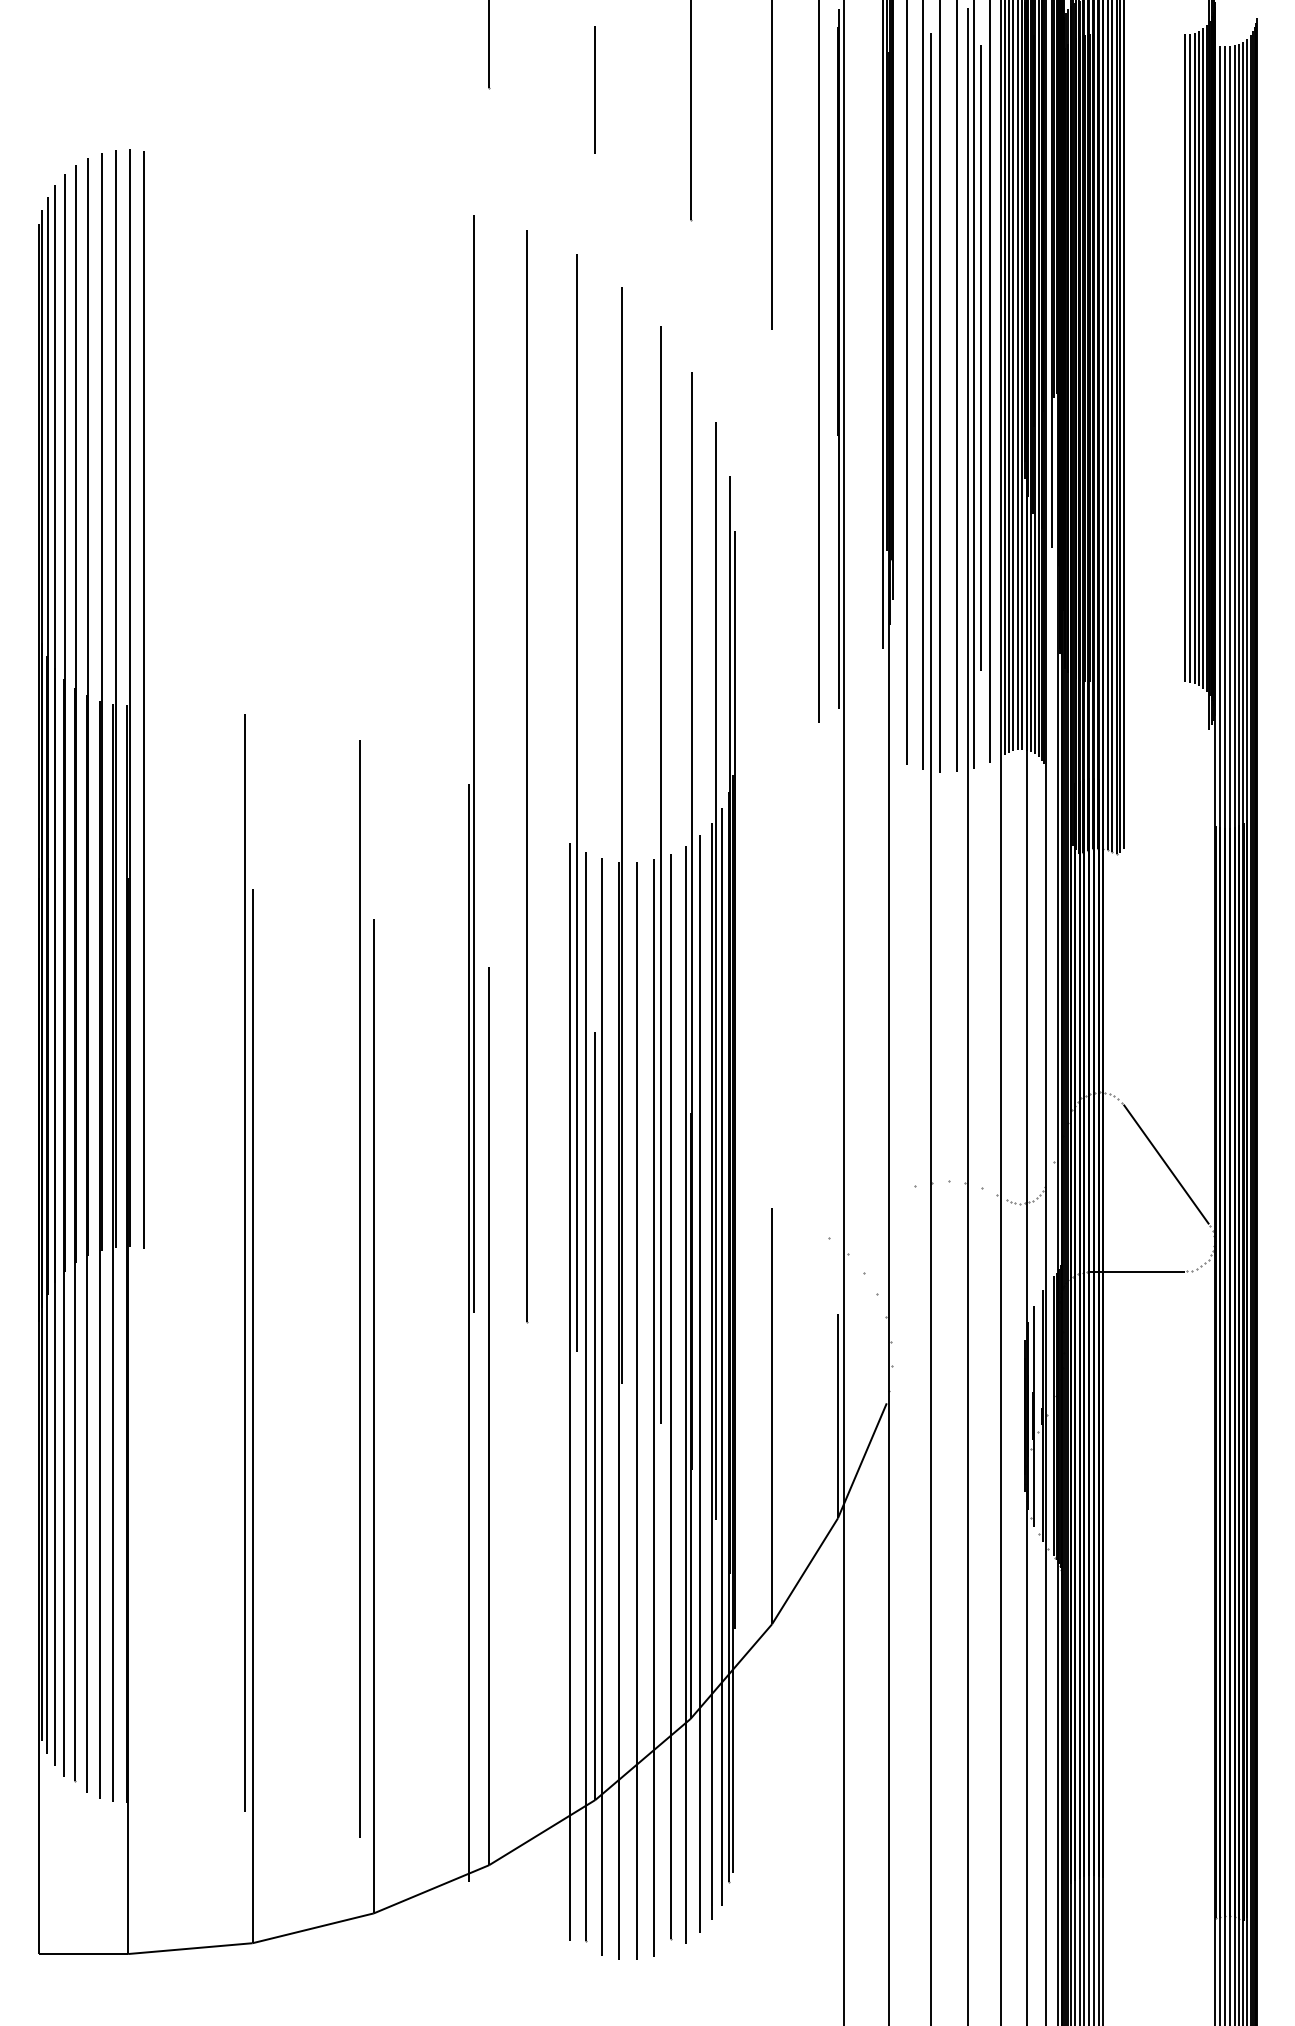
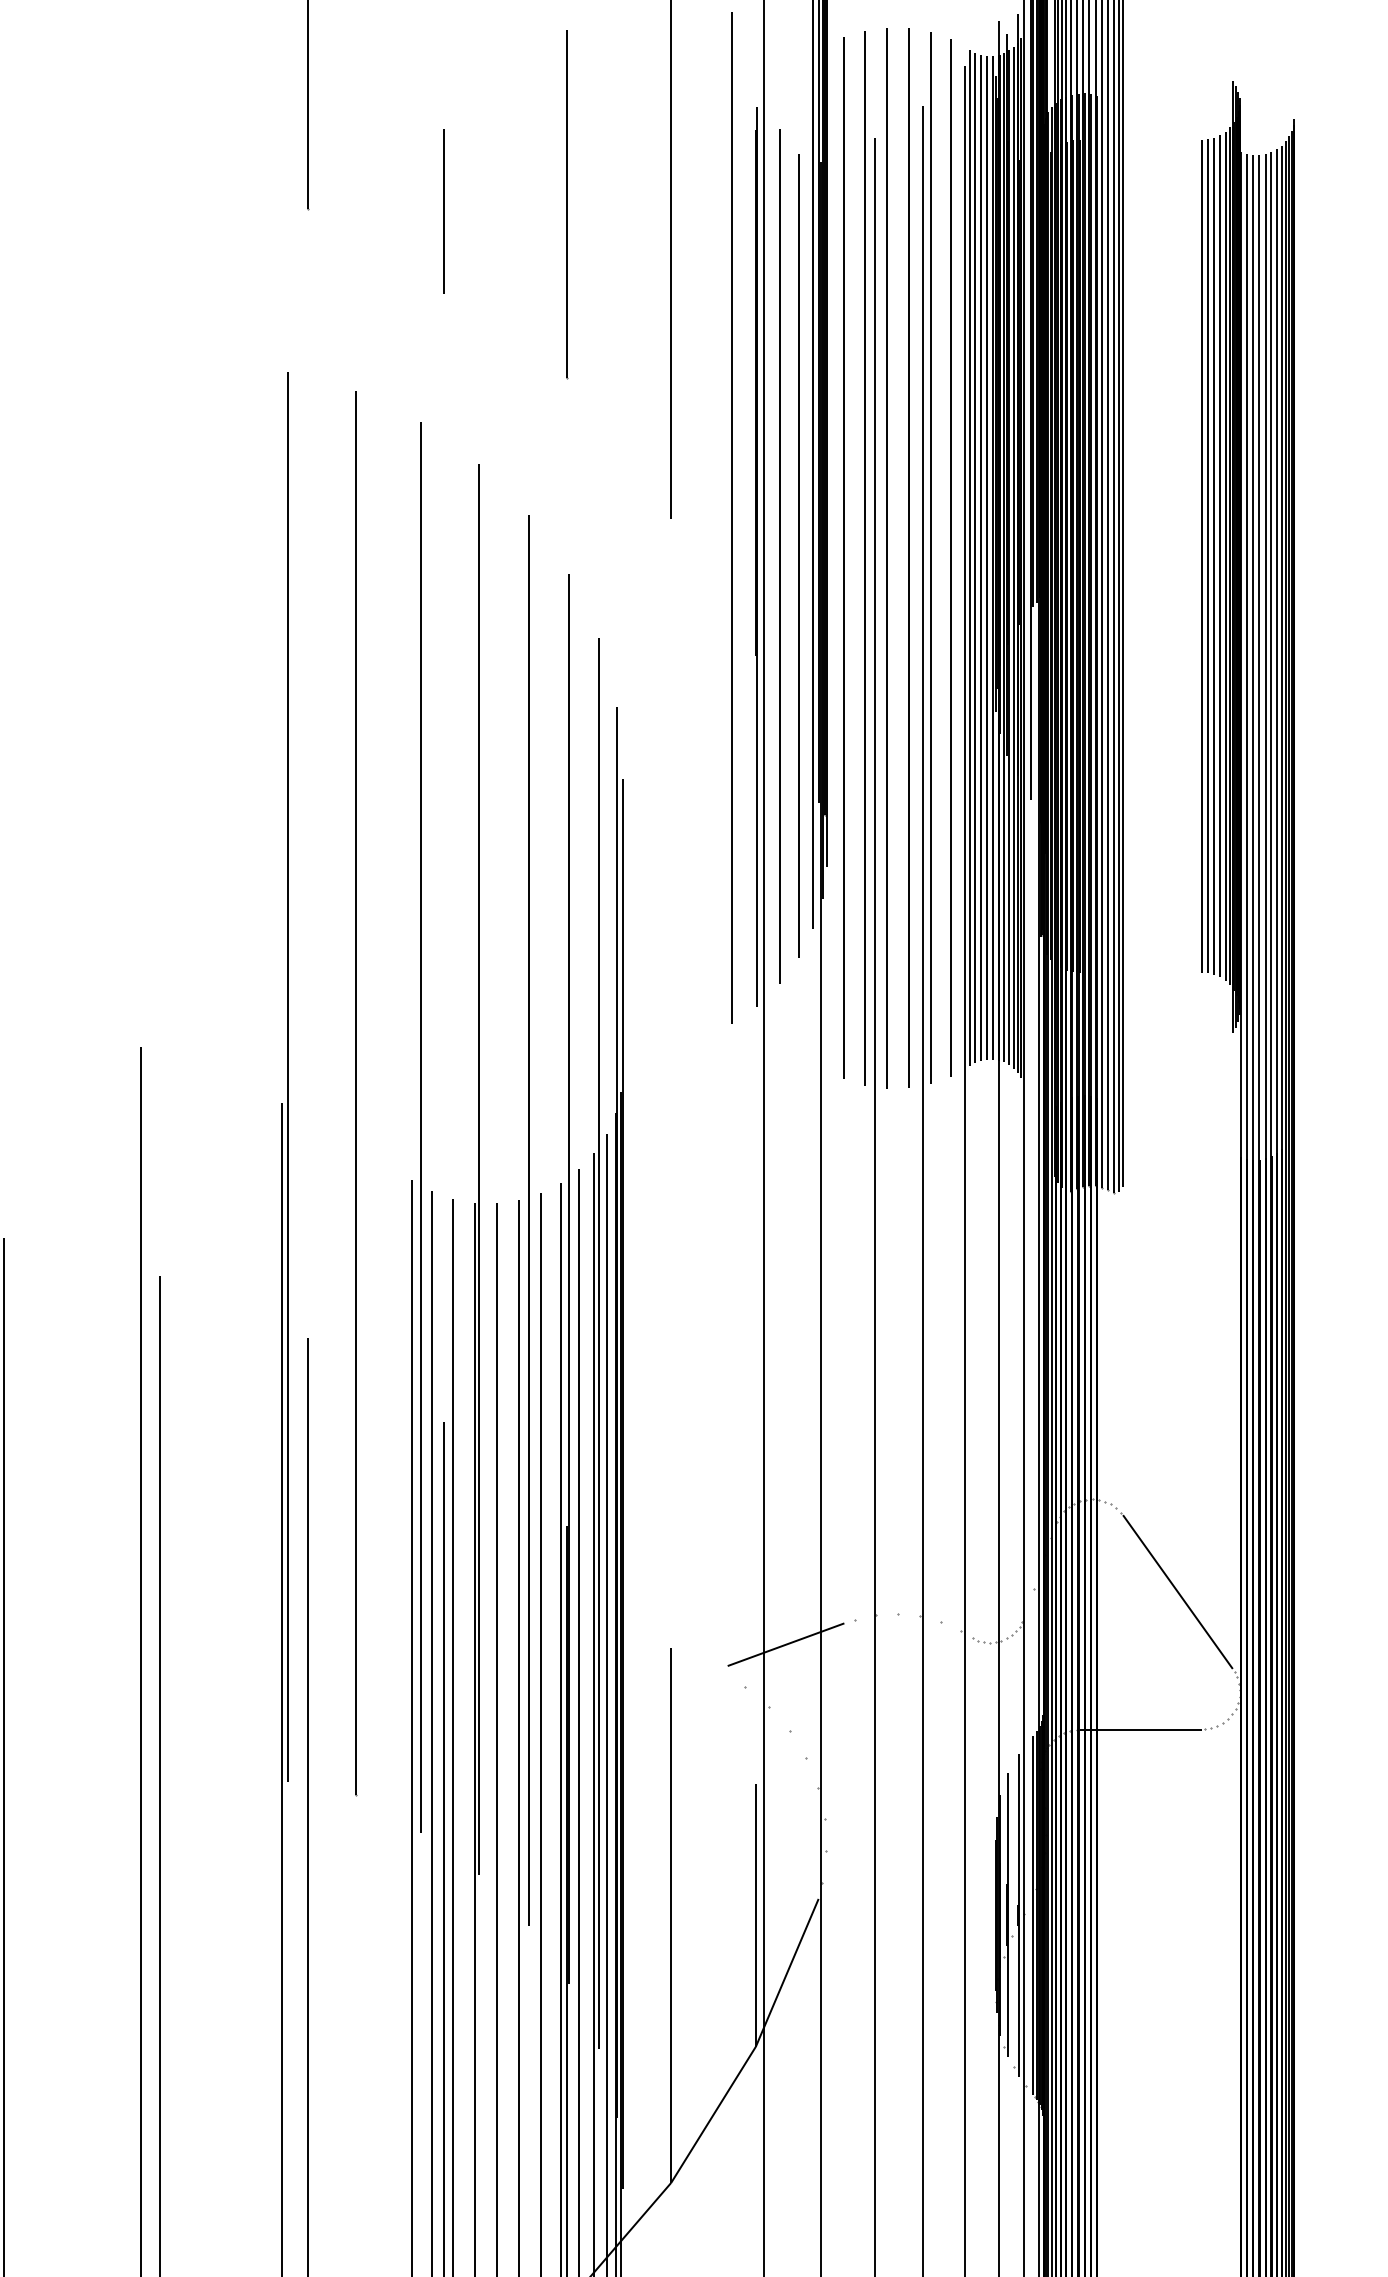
line: (980, 357) -> (799, 555), moved
line: (856, 358) -> (779, 556), added
line: (861, 1205) -> (786, 1644), added

